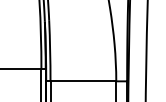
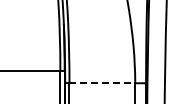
line: (83, 81) -> (102, 83), solid -> dashed

